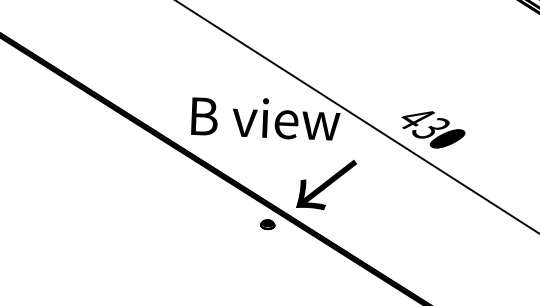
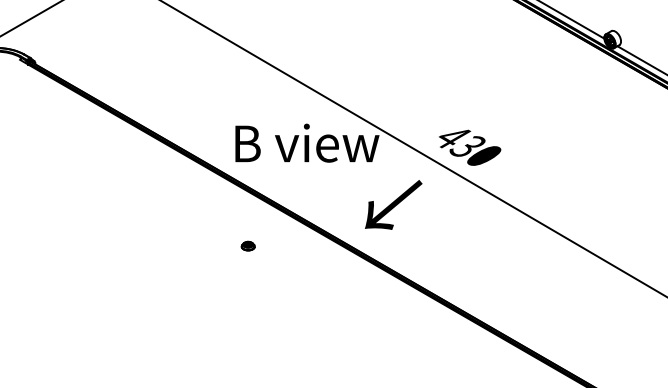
text: (326, 184) -> (393, 204), moved
part: (266, 223) -> (247, 245), moved

